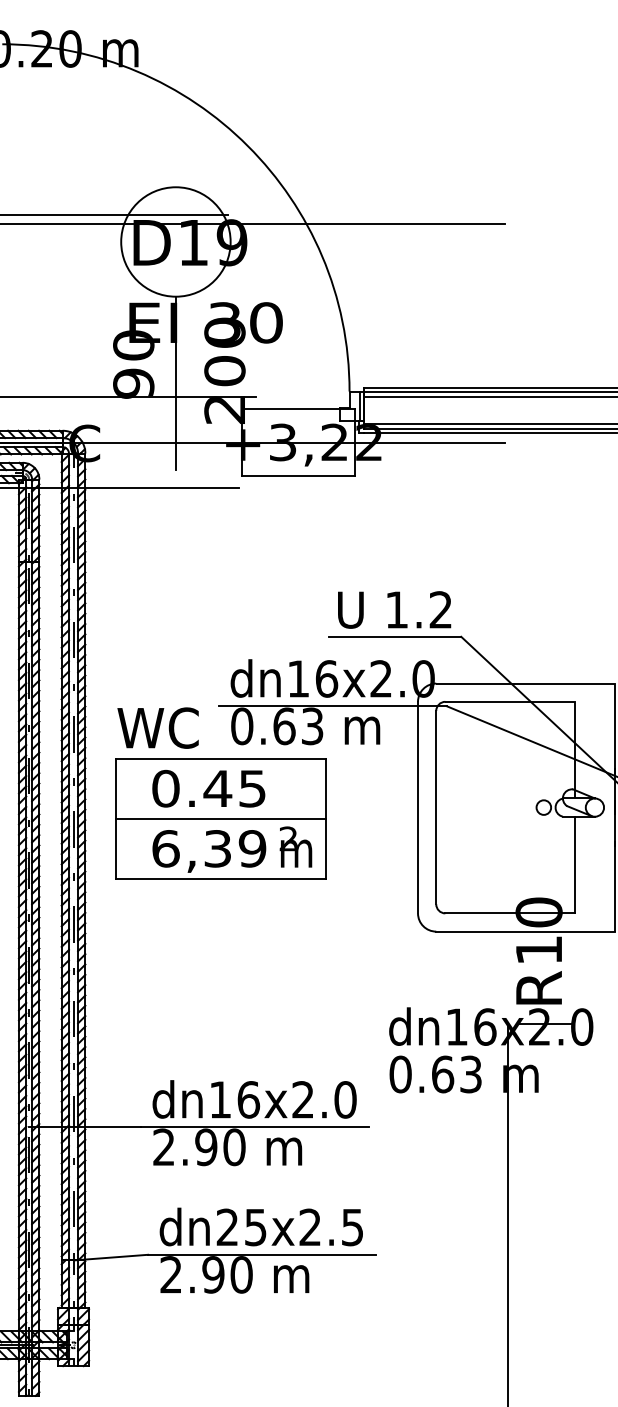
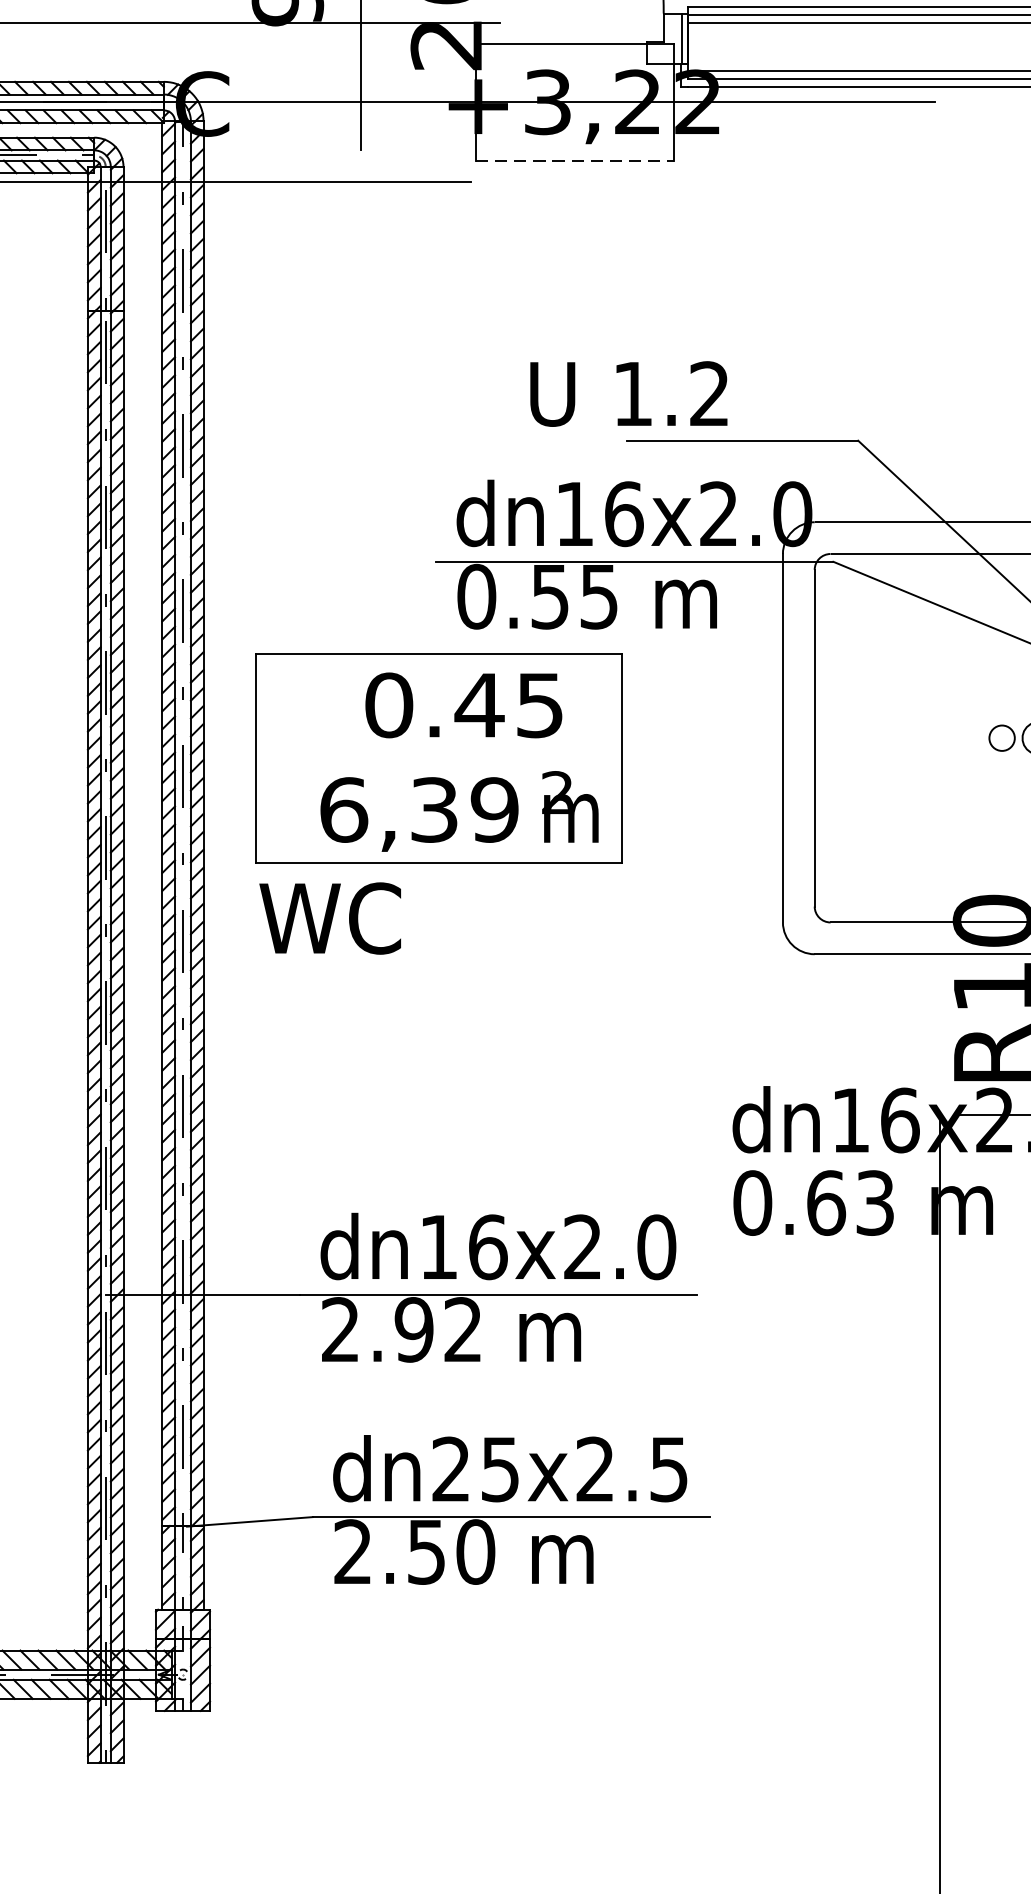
line: (298, 476) -> (574, 161), solid -> dashed
text: (394, 609) -> (628, 393), moved
text: (298, 726) -> (574, 596), 0.63 -> 0.55
text: (157, 727) -> (329, 917), moved
text: (208, 788) -> (463, 704), moved
line: (220, 819) -> (438, 758), removed
text: (234, 1147) -> (463, 1330), 2.90 -> 2.92
text: (213, 1274) -> (426, 1551), 2.90 -> 2.50

